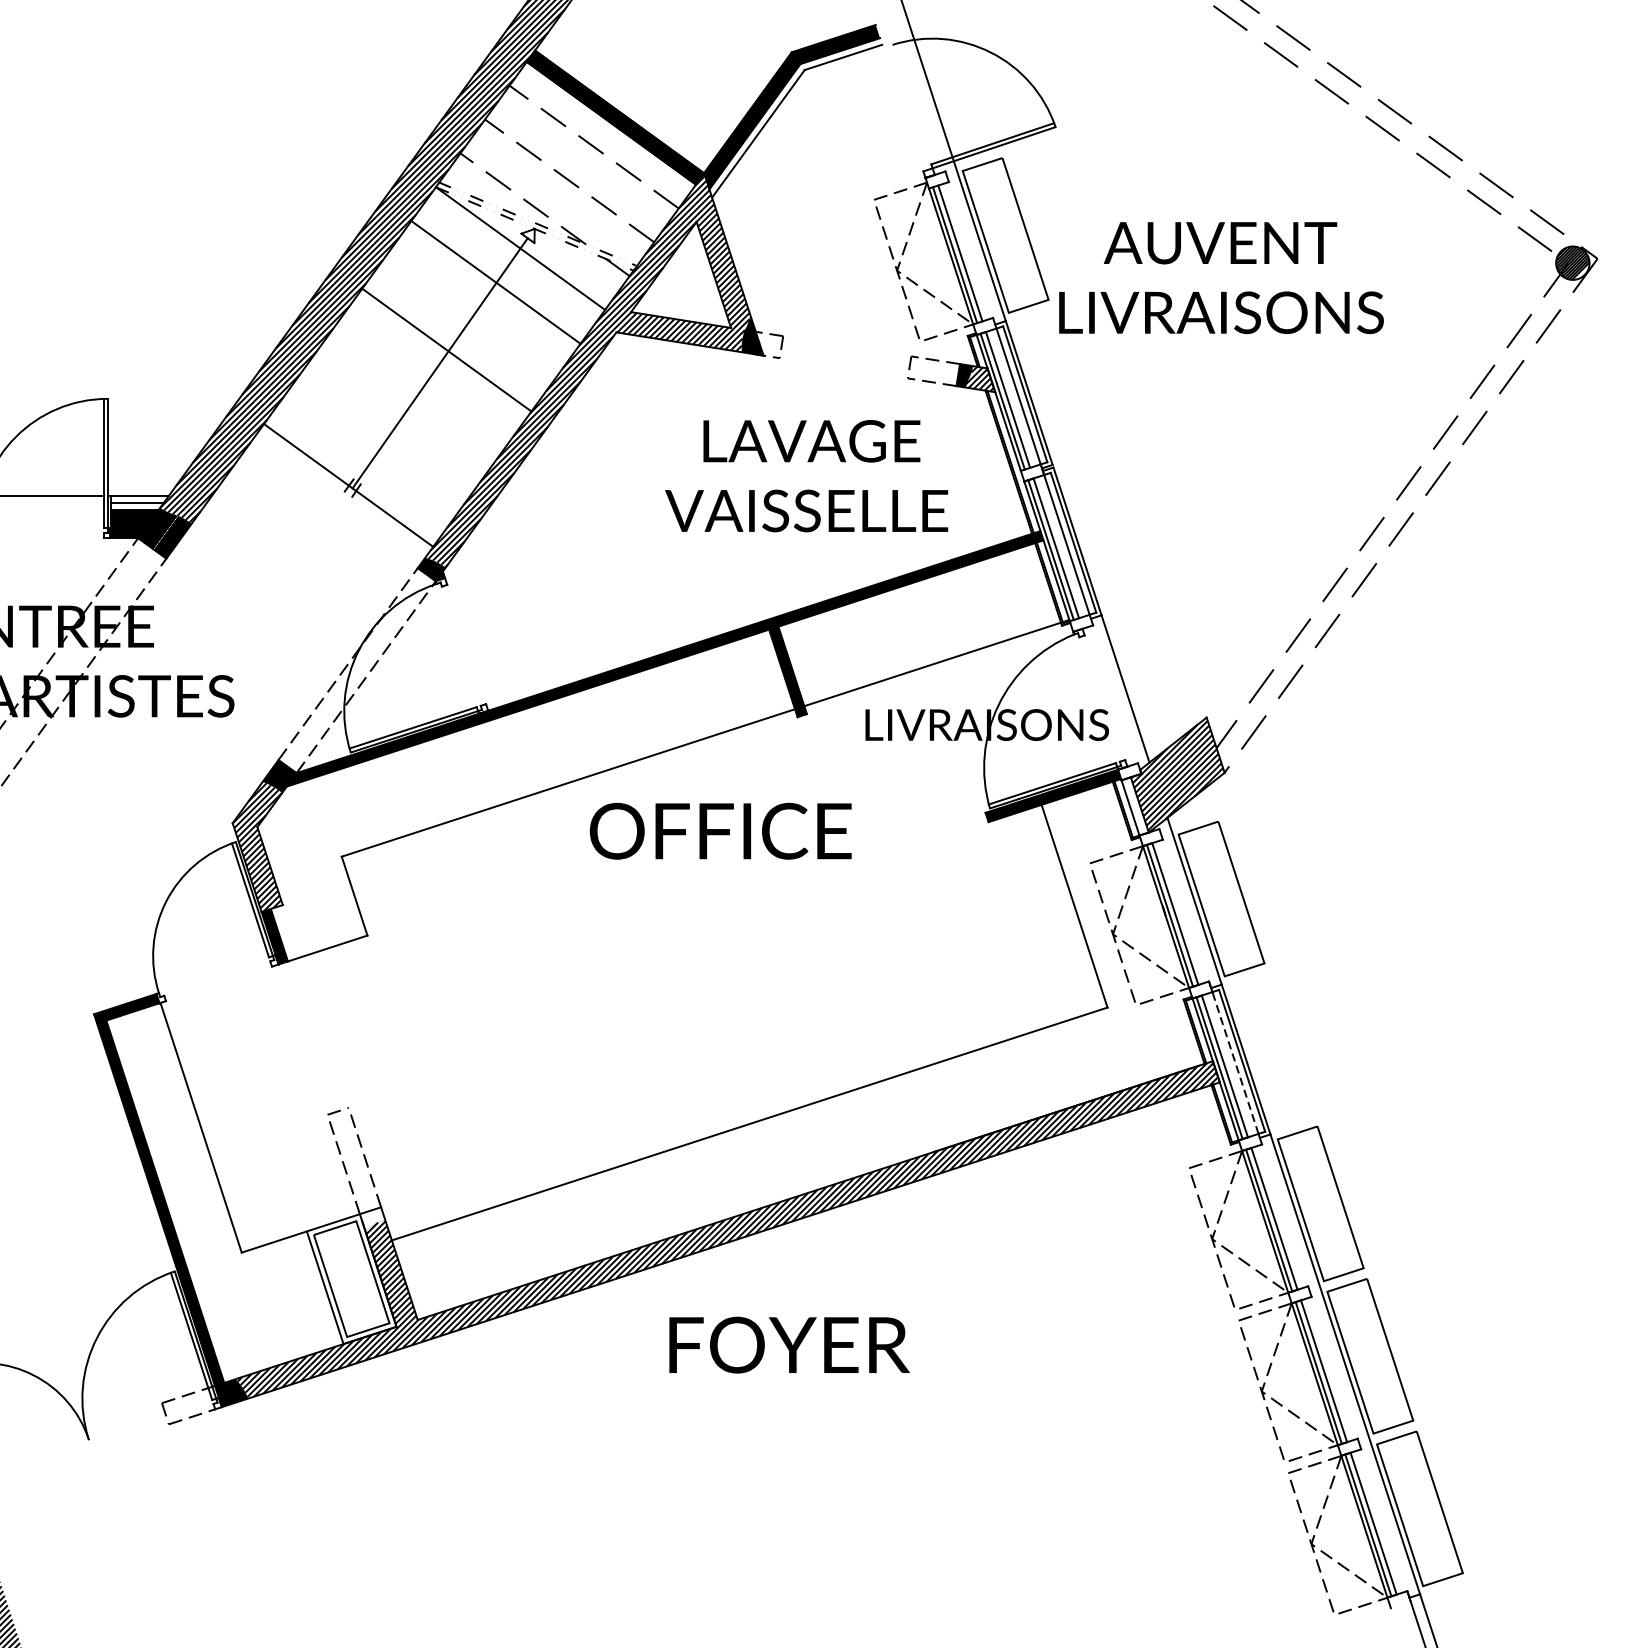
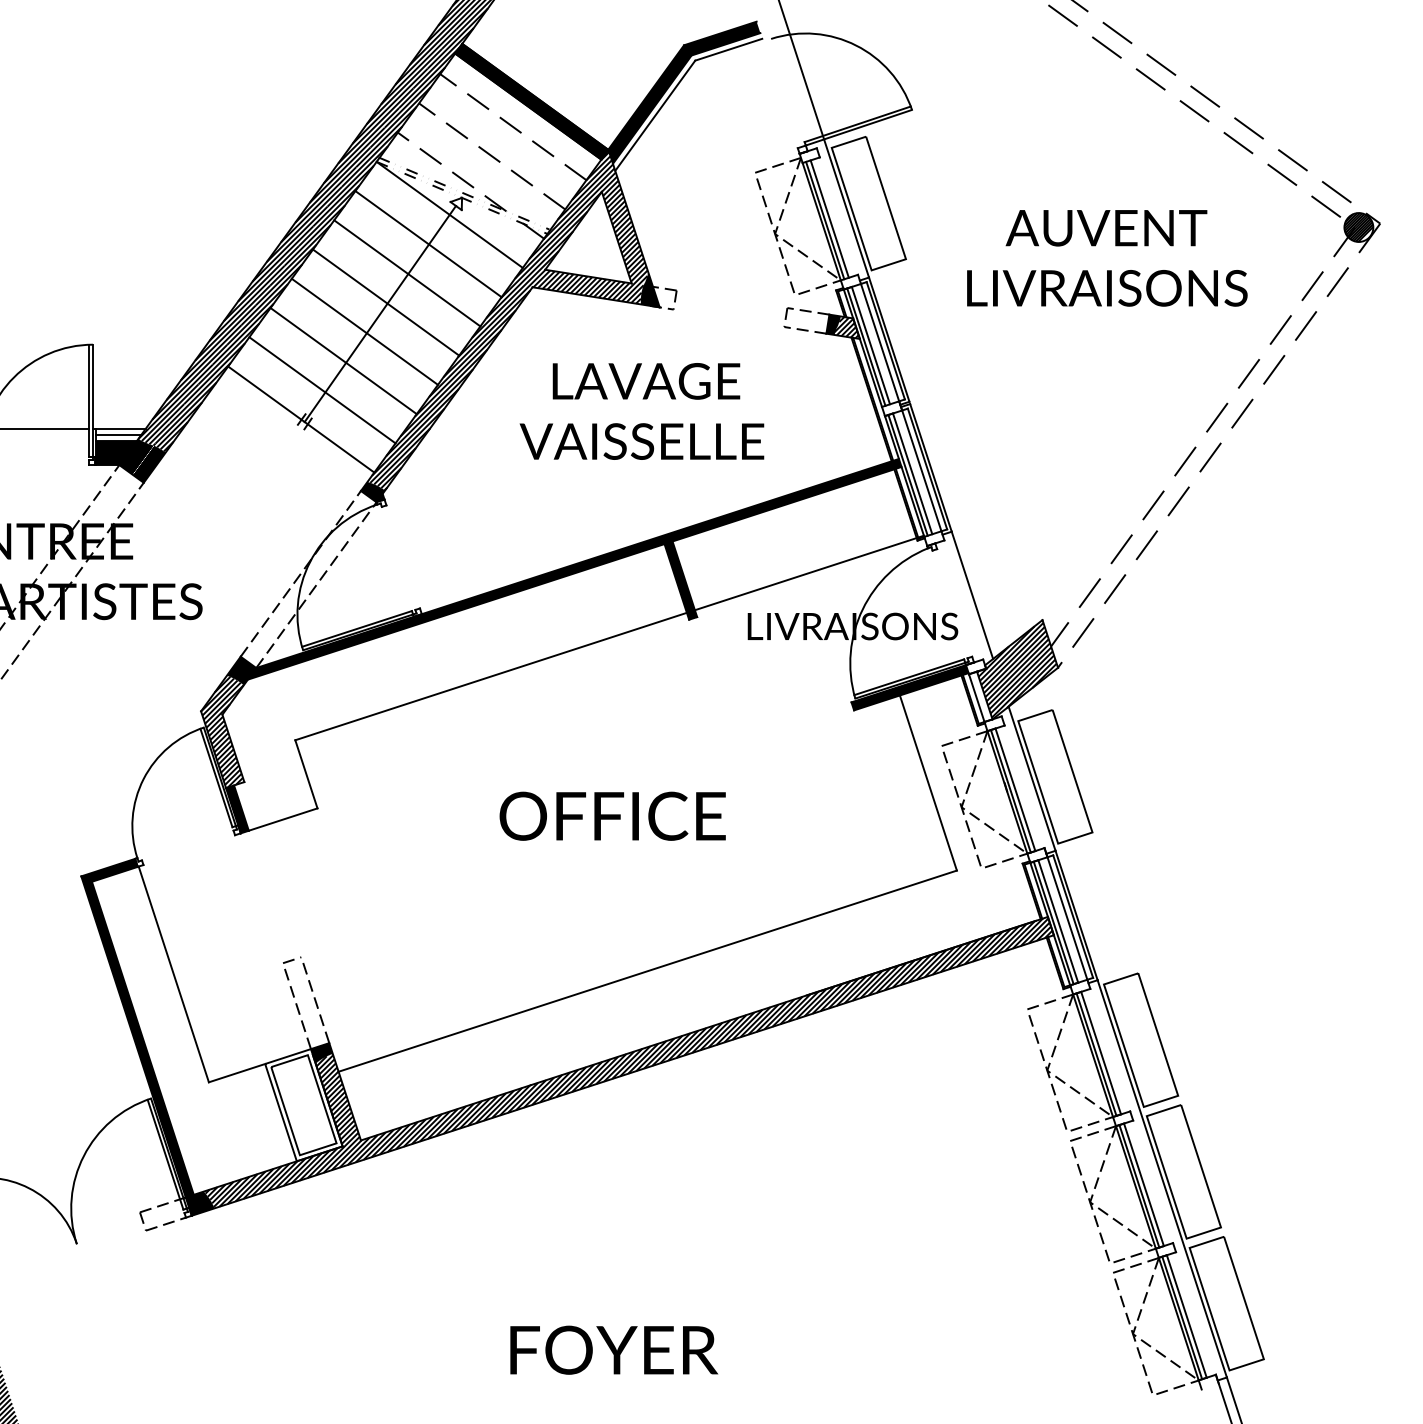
text: (1221, 278) -> (1107, 258), moved
line: (471, 316) -> (407, 273), added
line: (421, 383) -> (364, 331), added
line: (397, 418) -> (343, 361), added
line: (373, 451) -> (322, 390), added
text: (806, 476) -> (641, 411), moved
text: (720, 830) -> (612, 815), moved
line: (1233, 1057) -> (1065, 913), dashed -> solid
fill: (372, 1219) -> (321, 1053), added
text: (789, 1344) -> (614, 1349), moved

